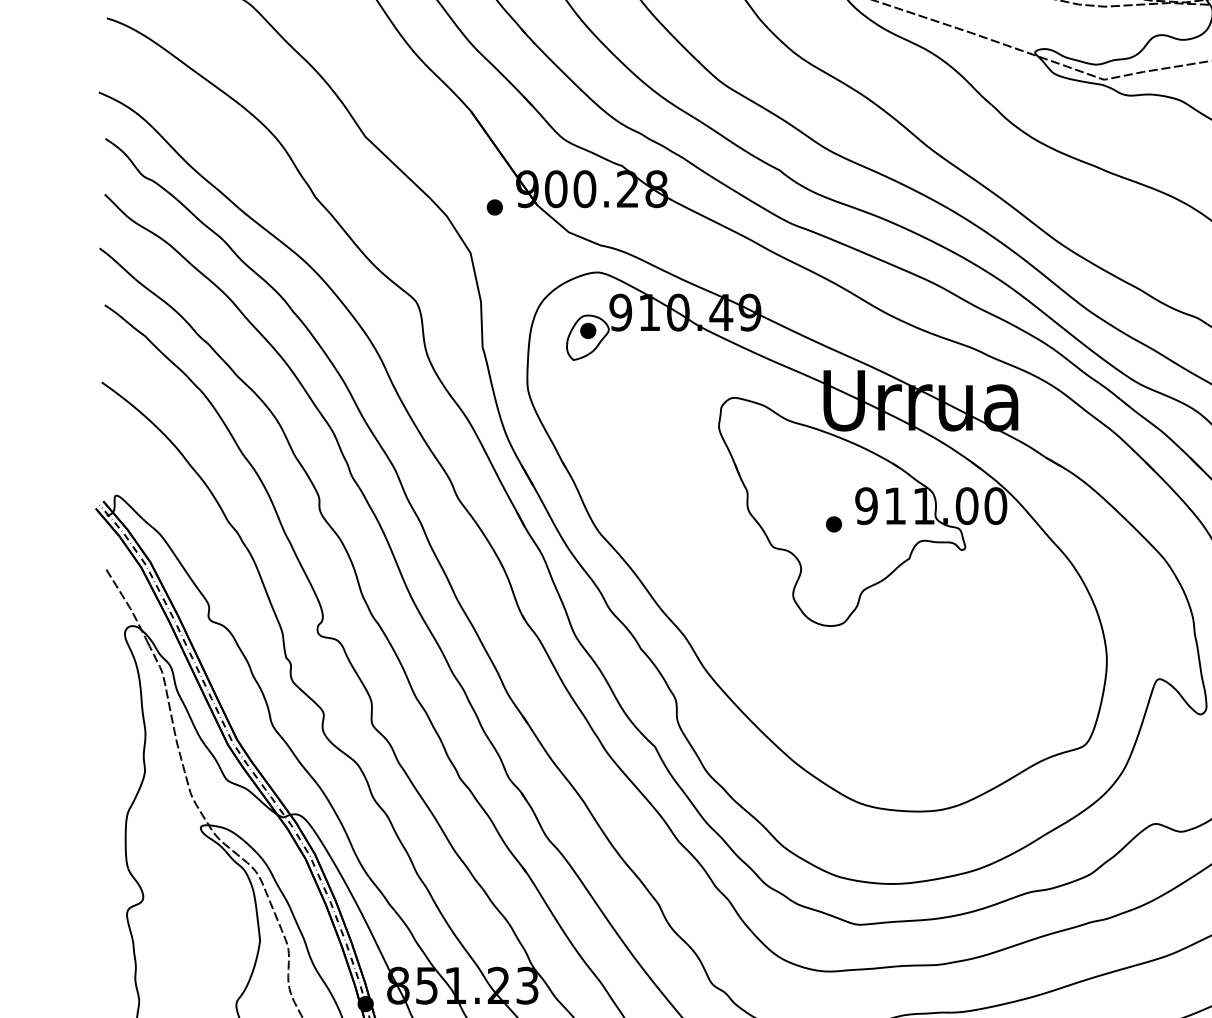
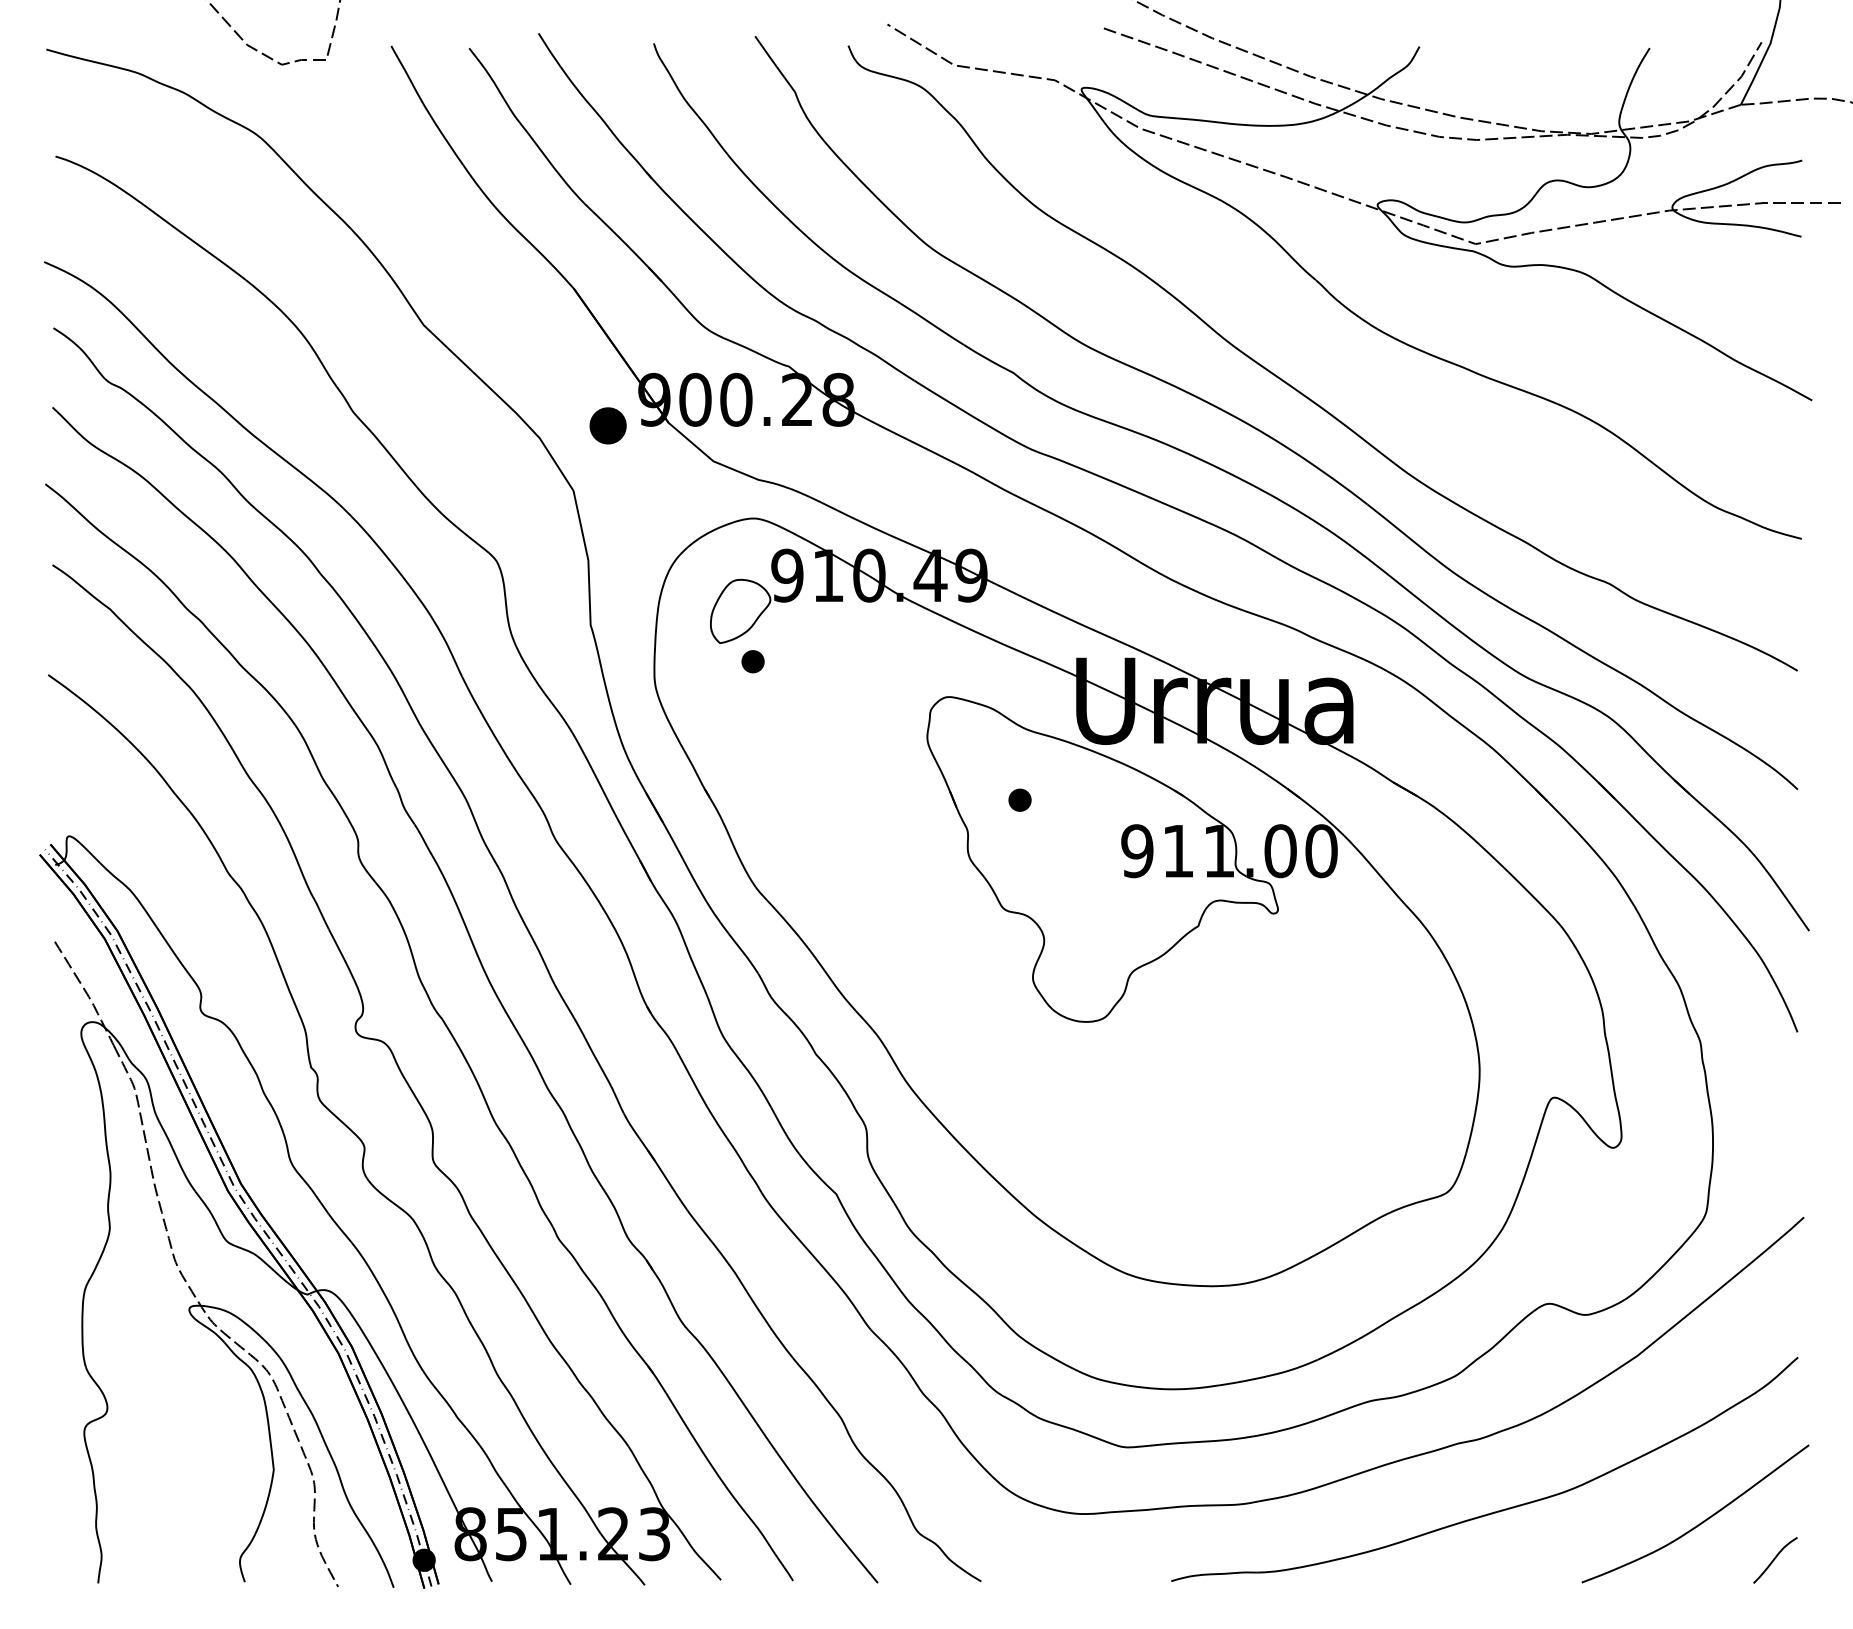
part: (494, 207) -> (607, 425), size x1.6
part: (587, 330) -> (752, 661), moved
part: (833, 523) -> (1019, 799), moved

